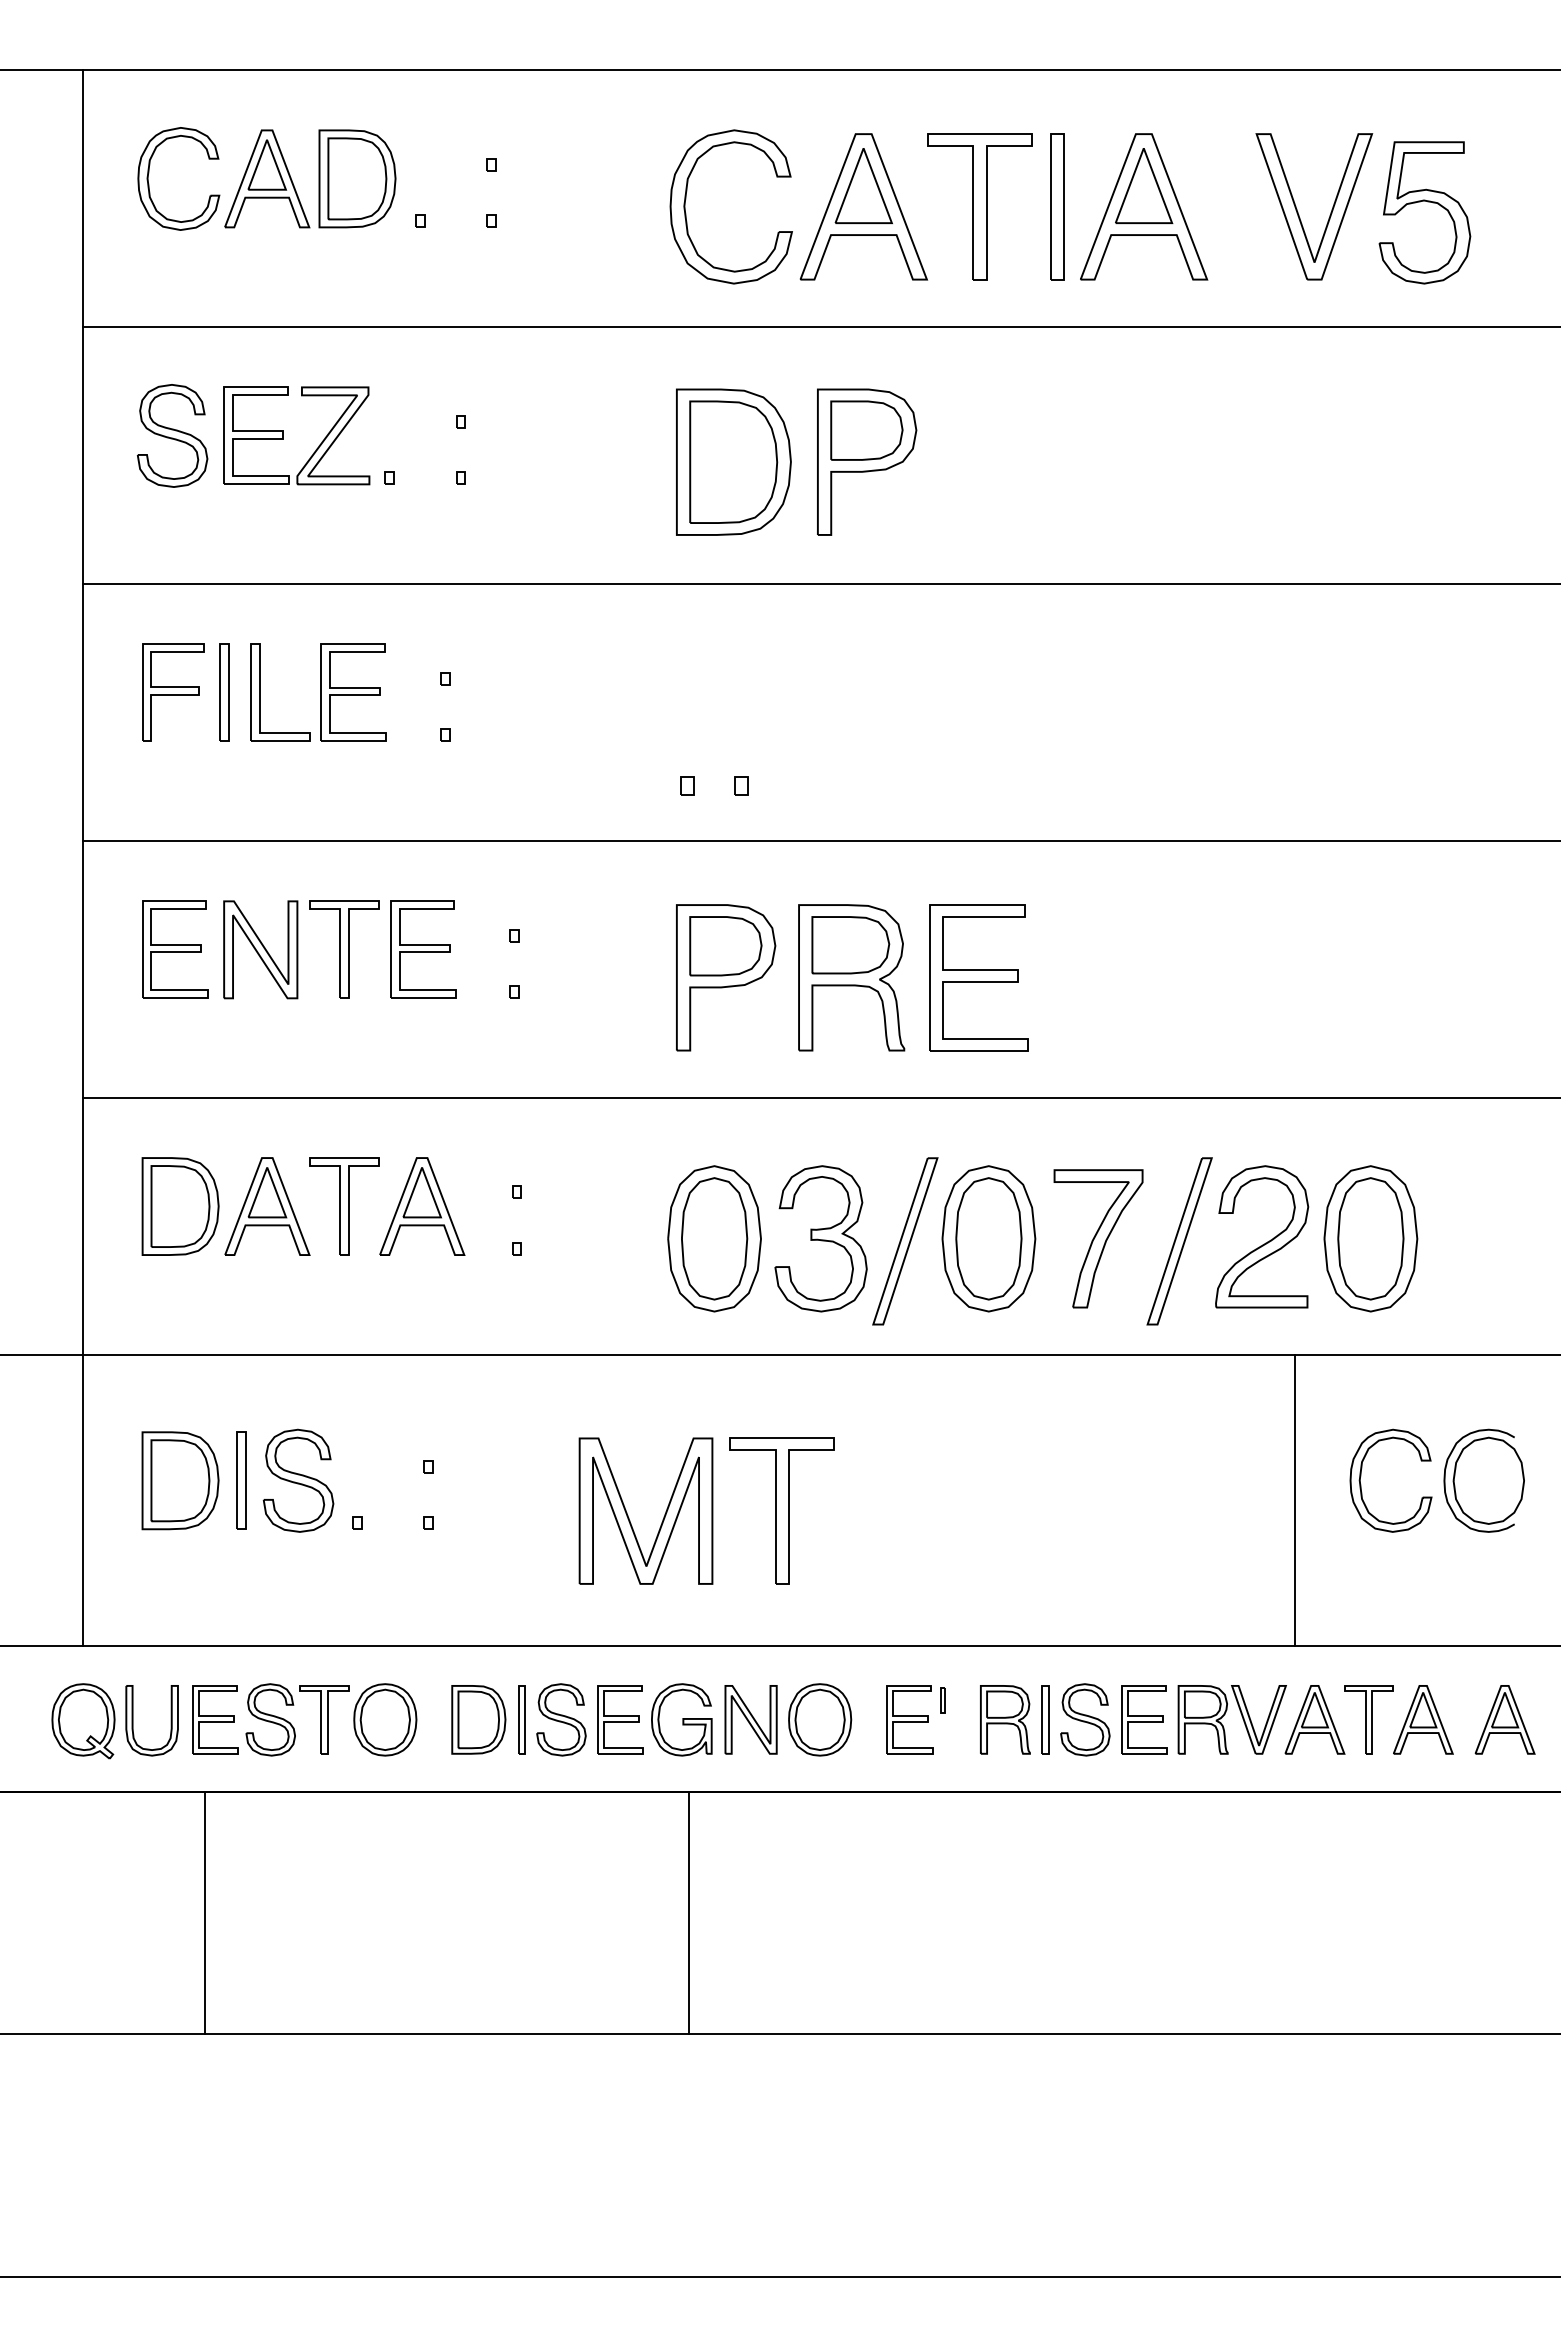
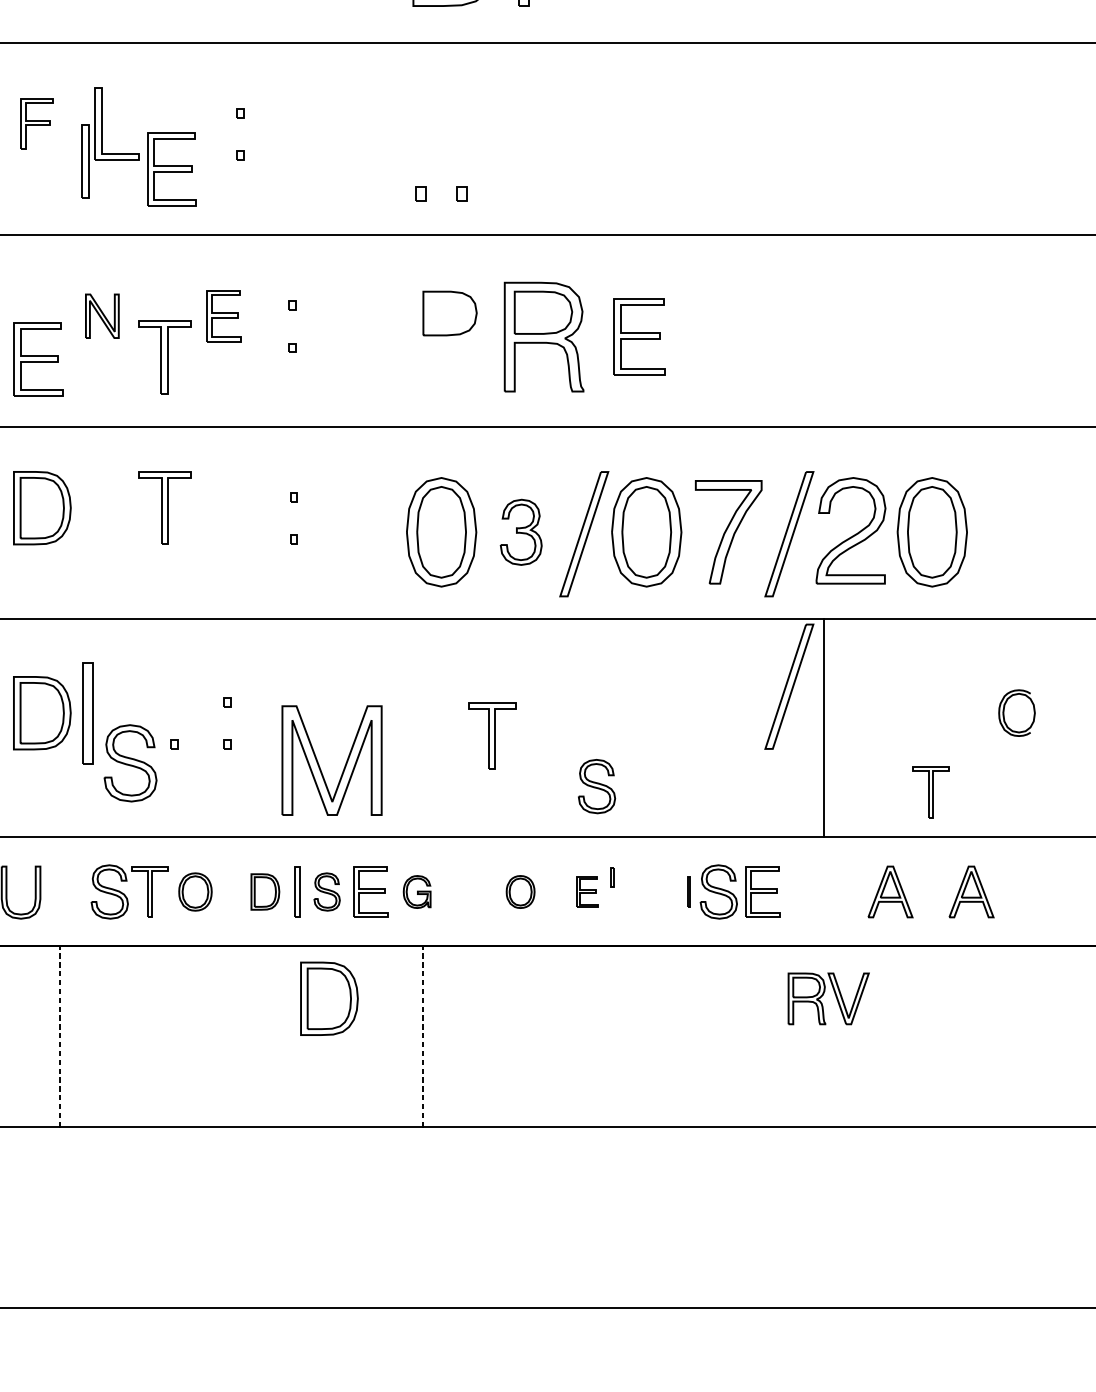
part: (173, 692) -> (37, 123), size x0.7
part: (224, 692) -> (85, 161), moved
part: (353, 692) -> (171, 169), moved
part: (175, 949) -> (38, 359), moved
part: (260, 949) -> (102, 315), size x0.6
part: (344, 949) -> (164, 357), moved
part: (423, 949) -> (223, 315), size x0.7
part: (726, 977) -> (450, 336), removed
part: (978, 977) -> (638, 336), size x0.7
part: (267, 1206) -> (107, 508), removed
part: (422, 1206) -> (223, 508), removed
part: (820, 1238) -> (520, 532), size x0.6
part: (1179, 1445) -> (789, 686), added
part: (1361, 1476) -> (925, 710), removed
part: (241, 1480) -> (87, 713), size x1.4
part: (298, 1480) -> (130, 763), moved
part: (1483, 1480) -> (1016, 713), size x0.6
line: (1295, 1500) -> (823, 727), moved
part: (781, 1510) -> (491, 735), size x0.6
part: (629, 1517) -> (319, 765), moved
part: (922, 1578) -> (597, 786), added
part: (1225, 1714) -> (823, 994), moved
part: (215, 1719) -> (68, 891), removed
part: (385, 1719) -> (195, 891), size x0.7
part: (478, 1719) -> (265, 891), size x0.7
part: (561, 1719) -> (327, 891), size x0.7
part: (681, 1719) -> (416, 891), size x0.6
part: (750, 1719) -> (468, 891), removed
part: (820, 1719) -> (520, 891), size x0.6
part: (909, 1719) -> (587, 891), size x0.6
part: (1005, 1719) -> (659, 891), removed
part: (1045, 1719) -> (689, 891), size x0.6
part: (1368, 1719) -> (930, 792), moved
part: (1504, 1719) -> (1032, 891), removed
part: (564, 1862) -> (329, 998), added
line: (204, 1912) -> (60, 1036), solid -> dashed
line: (689, 1912) -> (422, 1036), solid -> dashed

